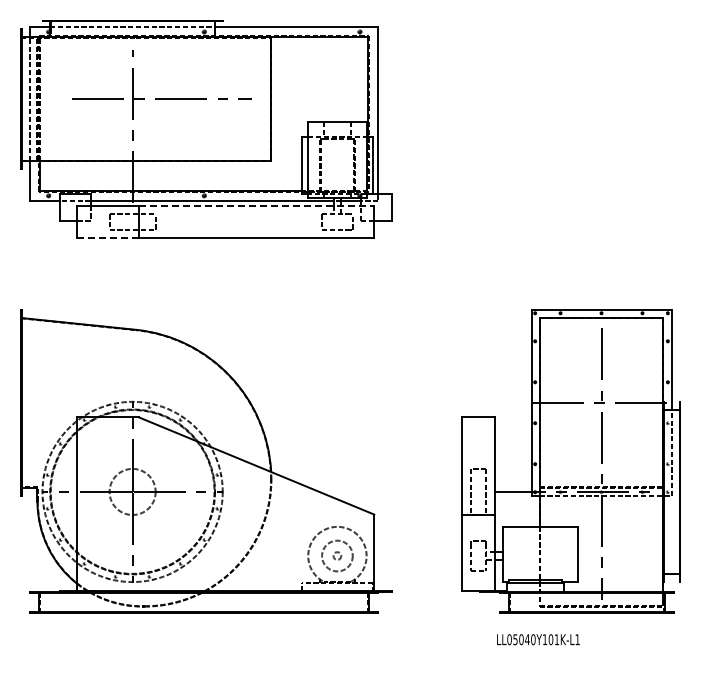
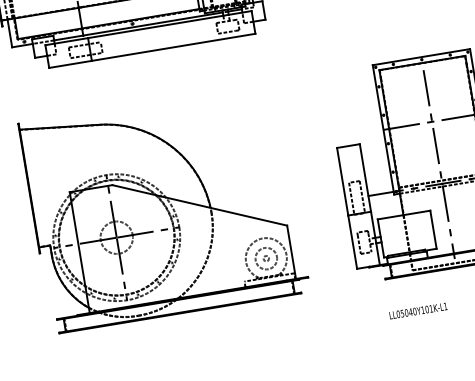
line: (256, 205) -> (169, 24), dashed -> solid
line: (108, 238) -> (70, 64), dashed -> solid
text: (538, 639) -> (418, 310), moved

